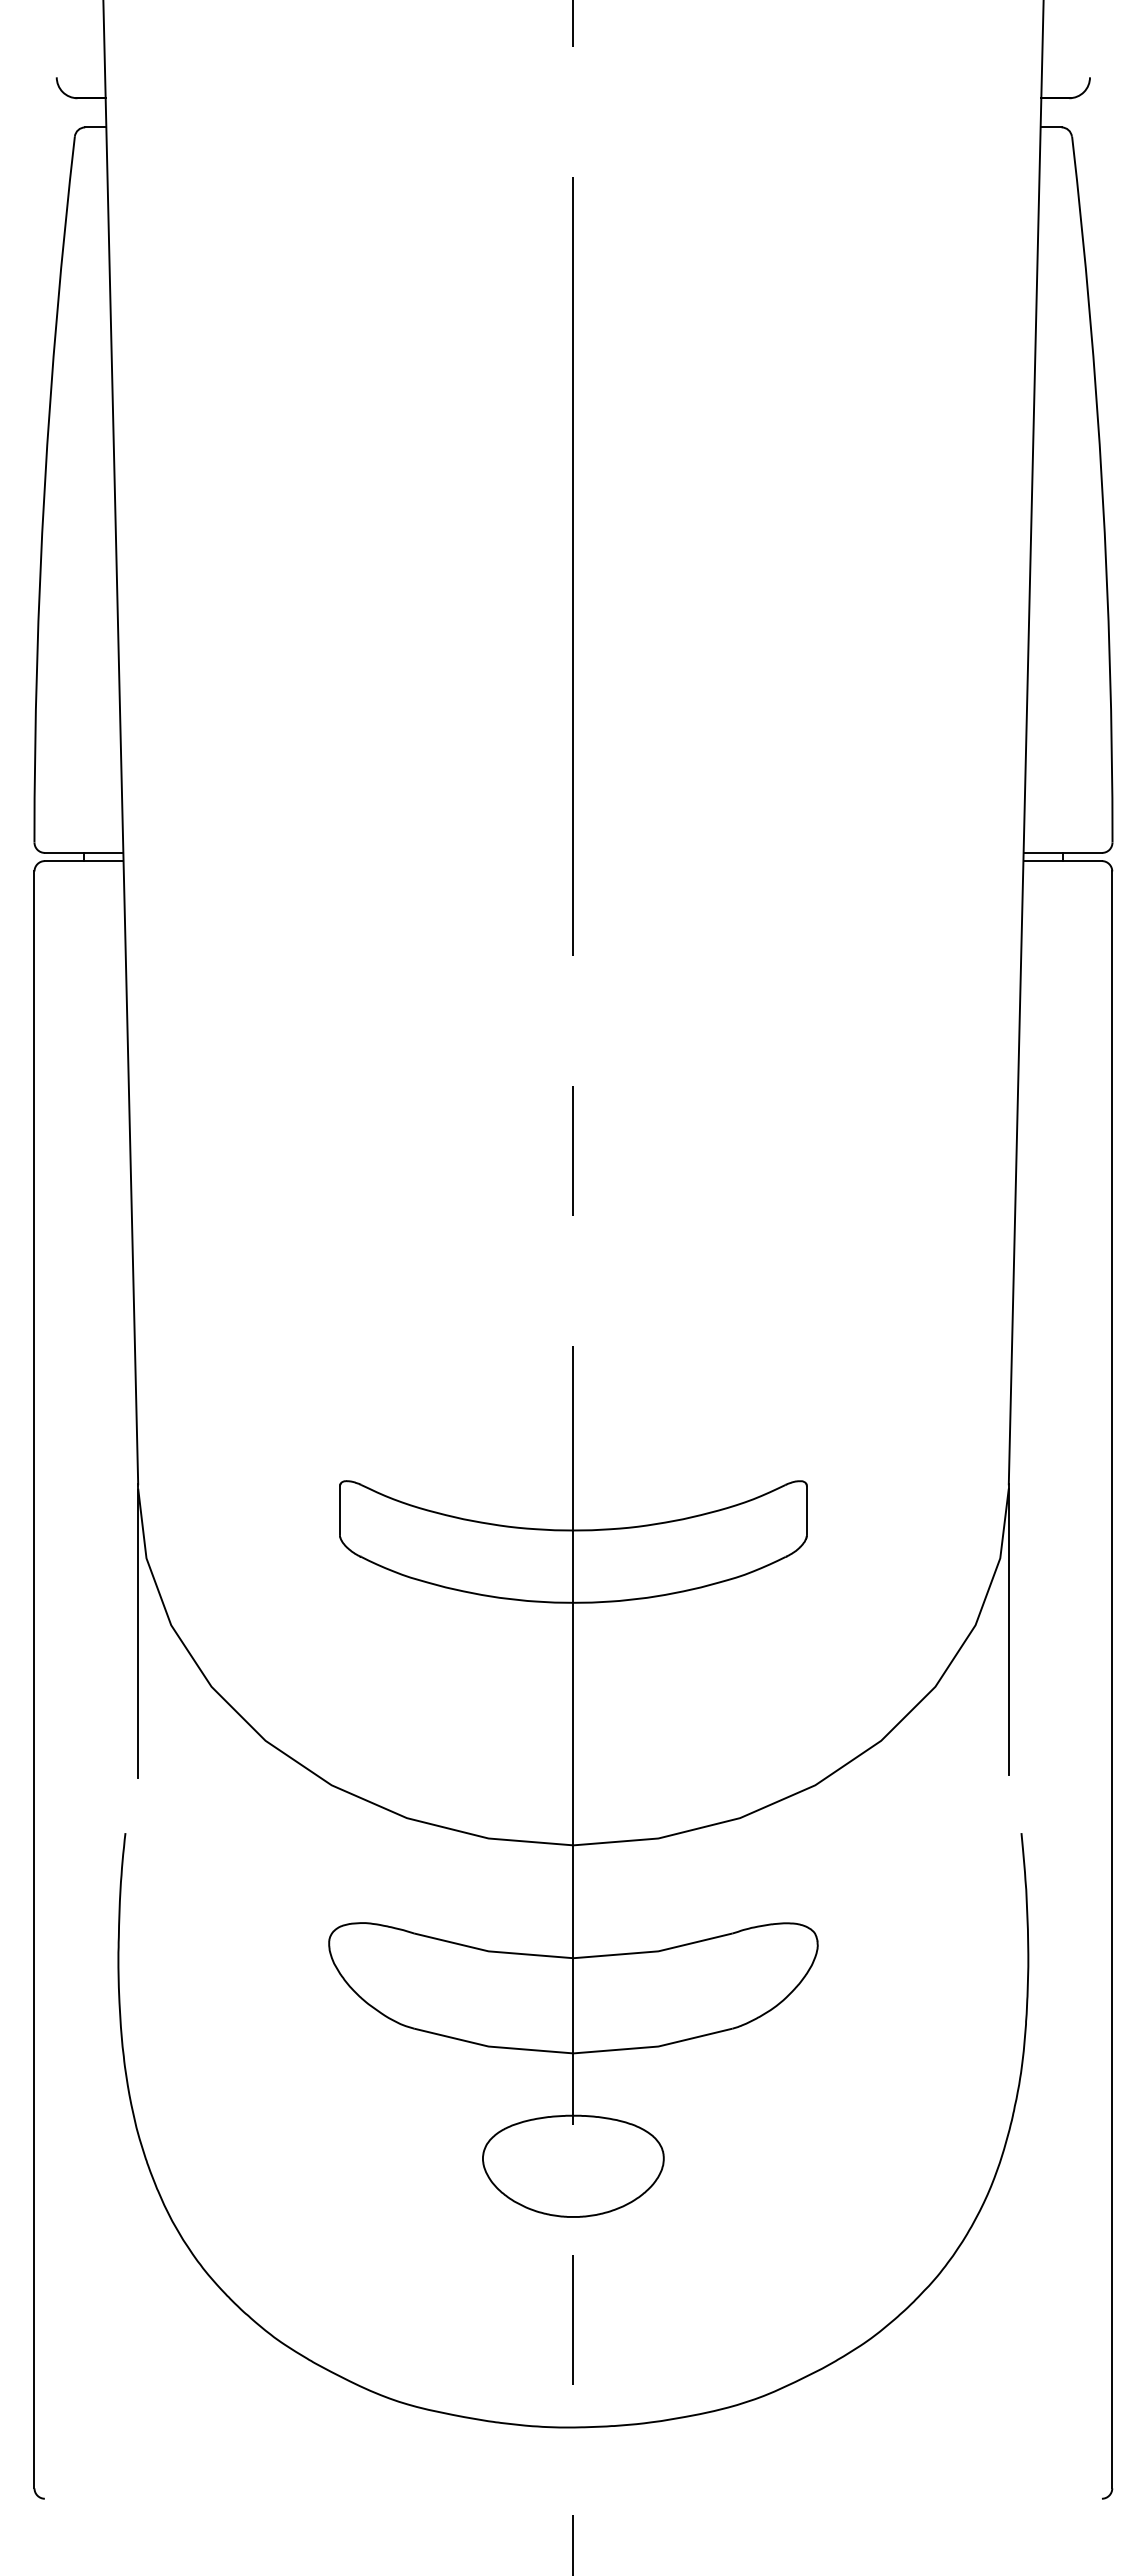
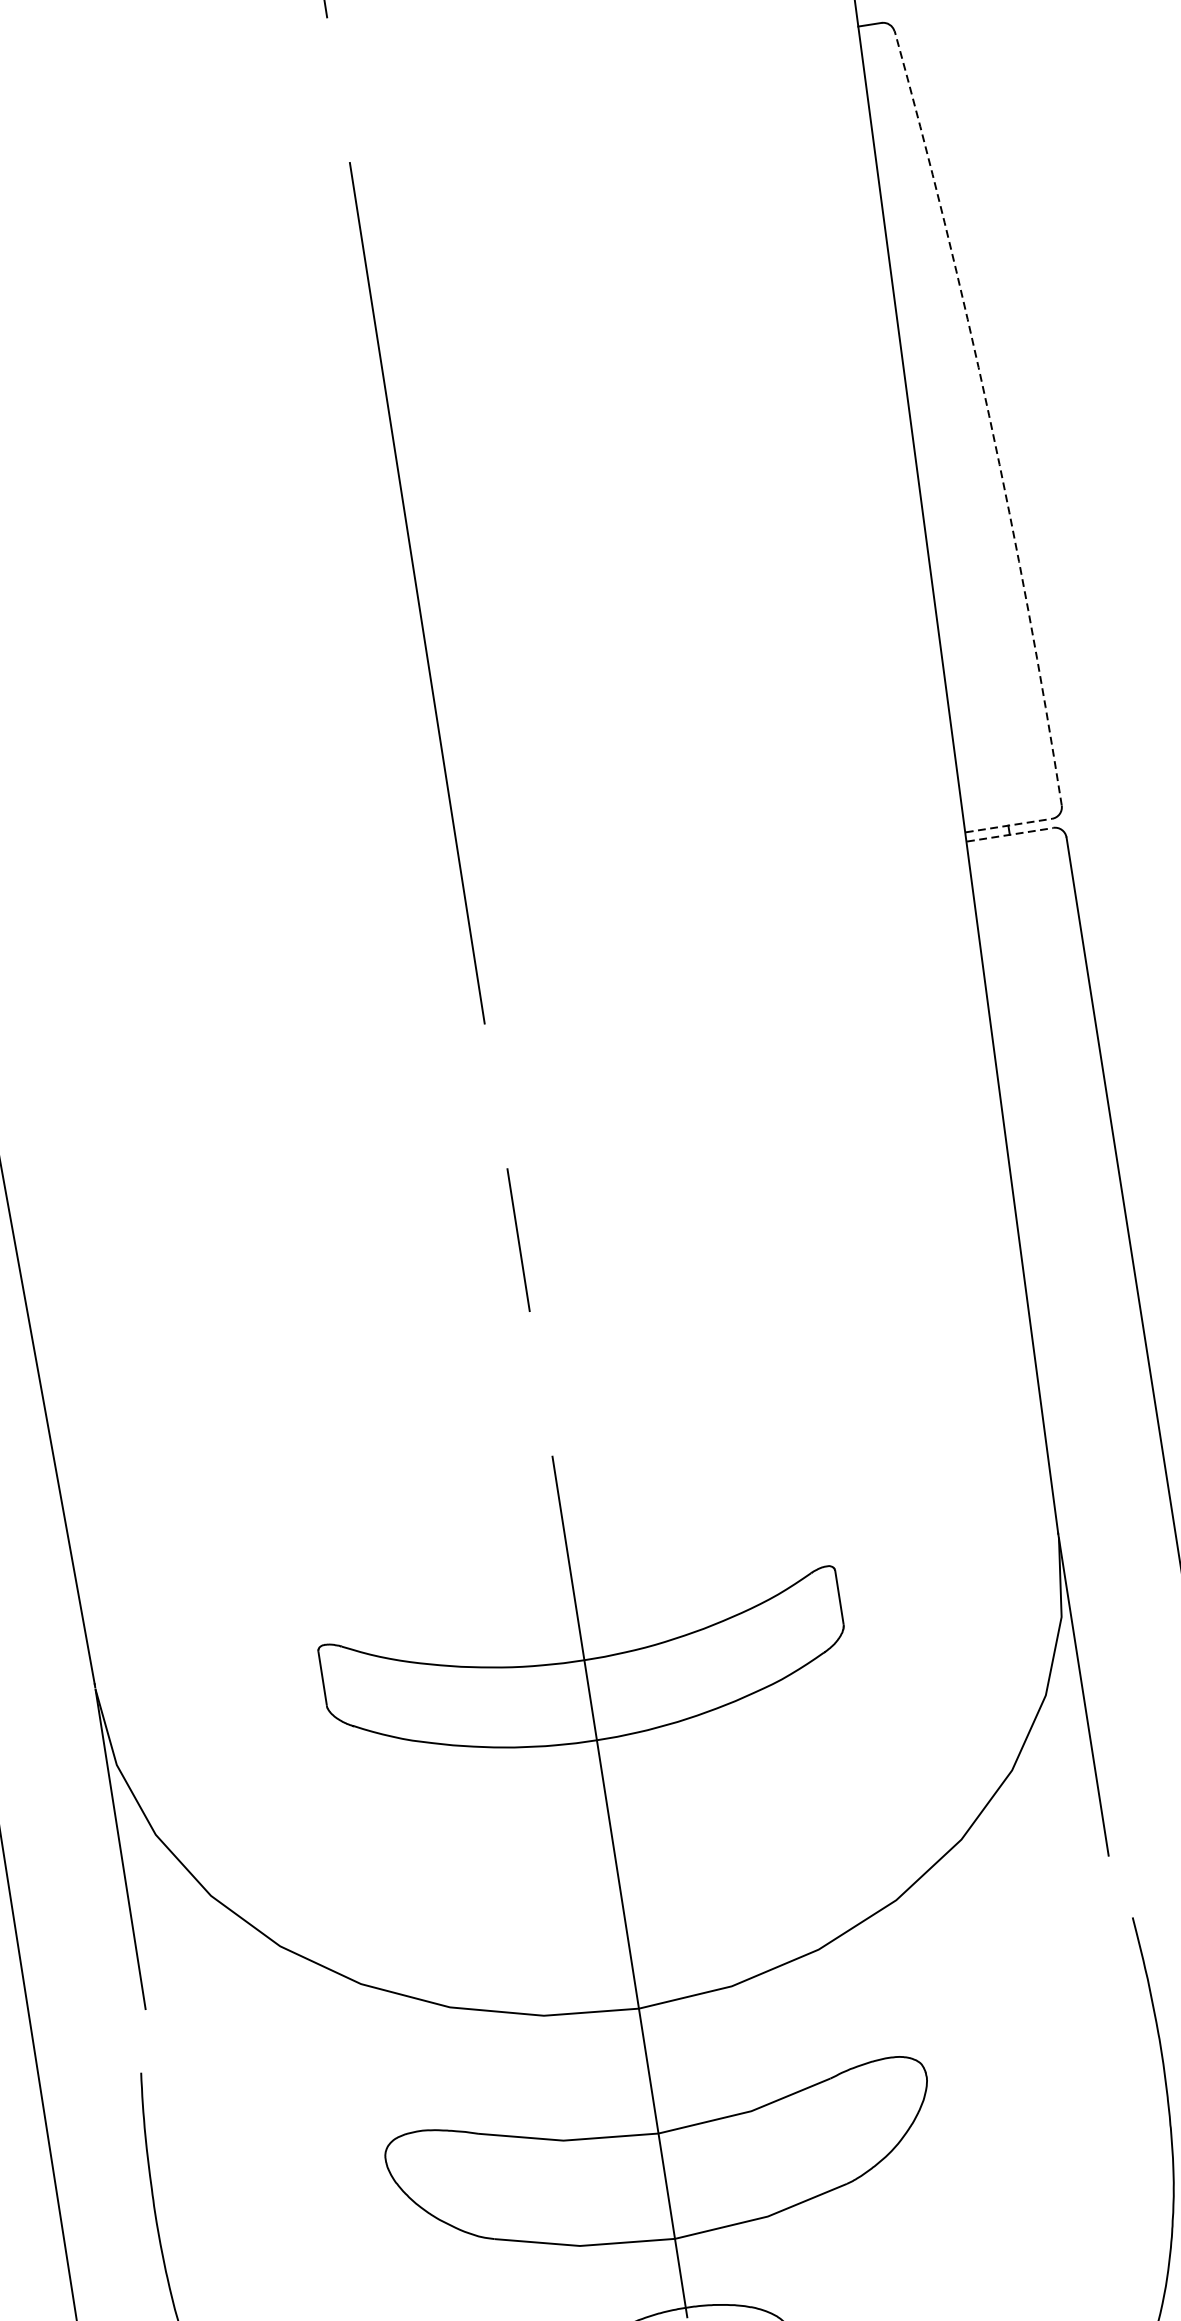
arc: (1102, 488) -> (989, 415), solid -> dashed
line: (1063, 852) -> (1009, 825), solid -> dashed
line: (1062, 861) -> (1009, 835), solid -> dashed

